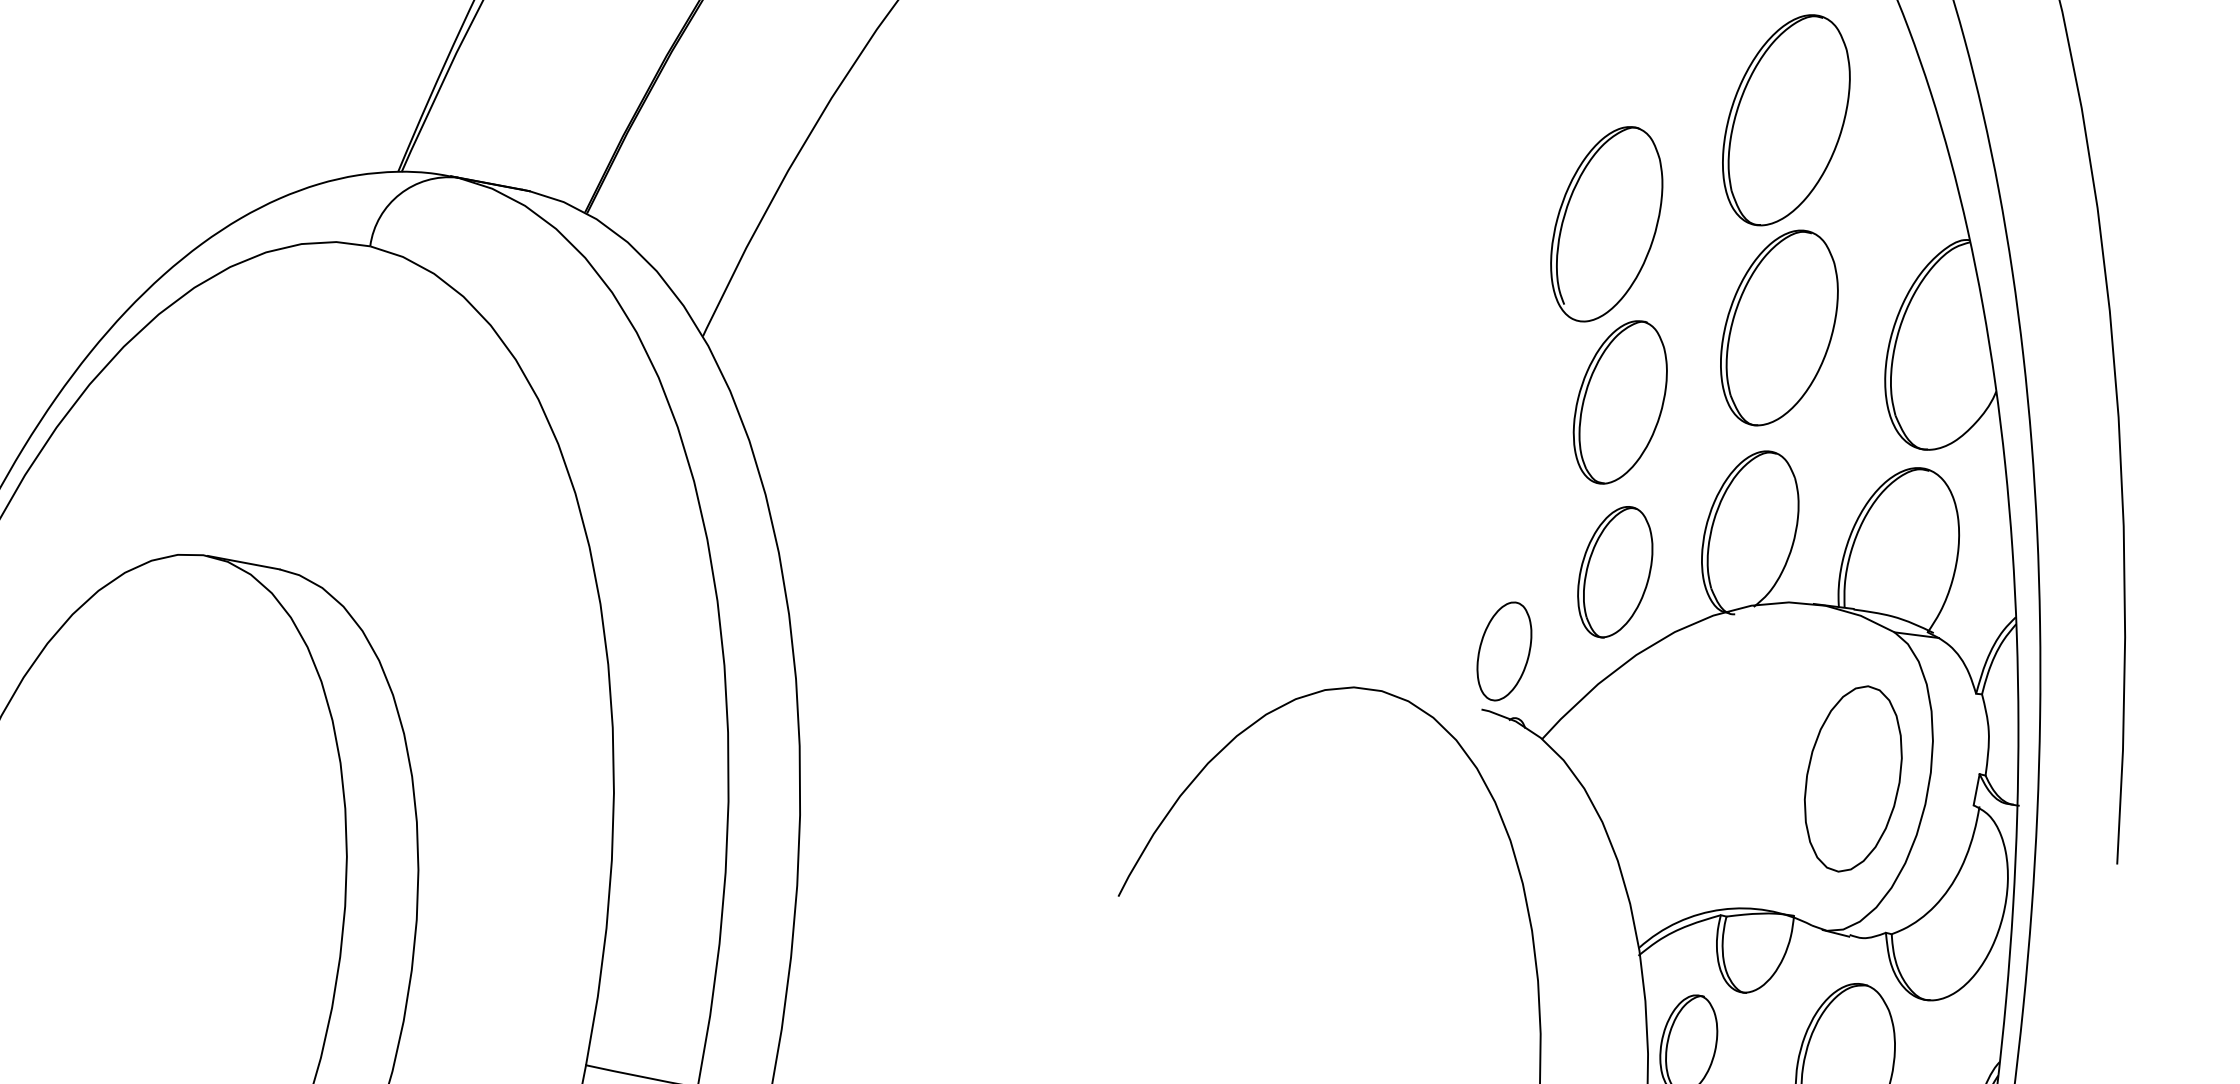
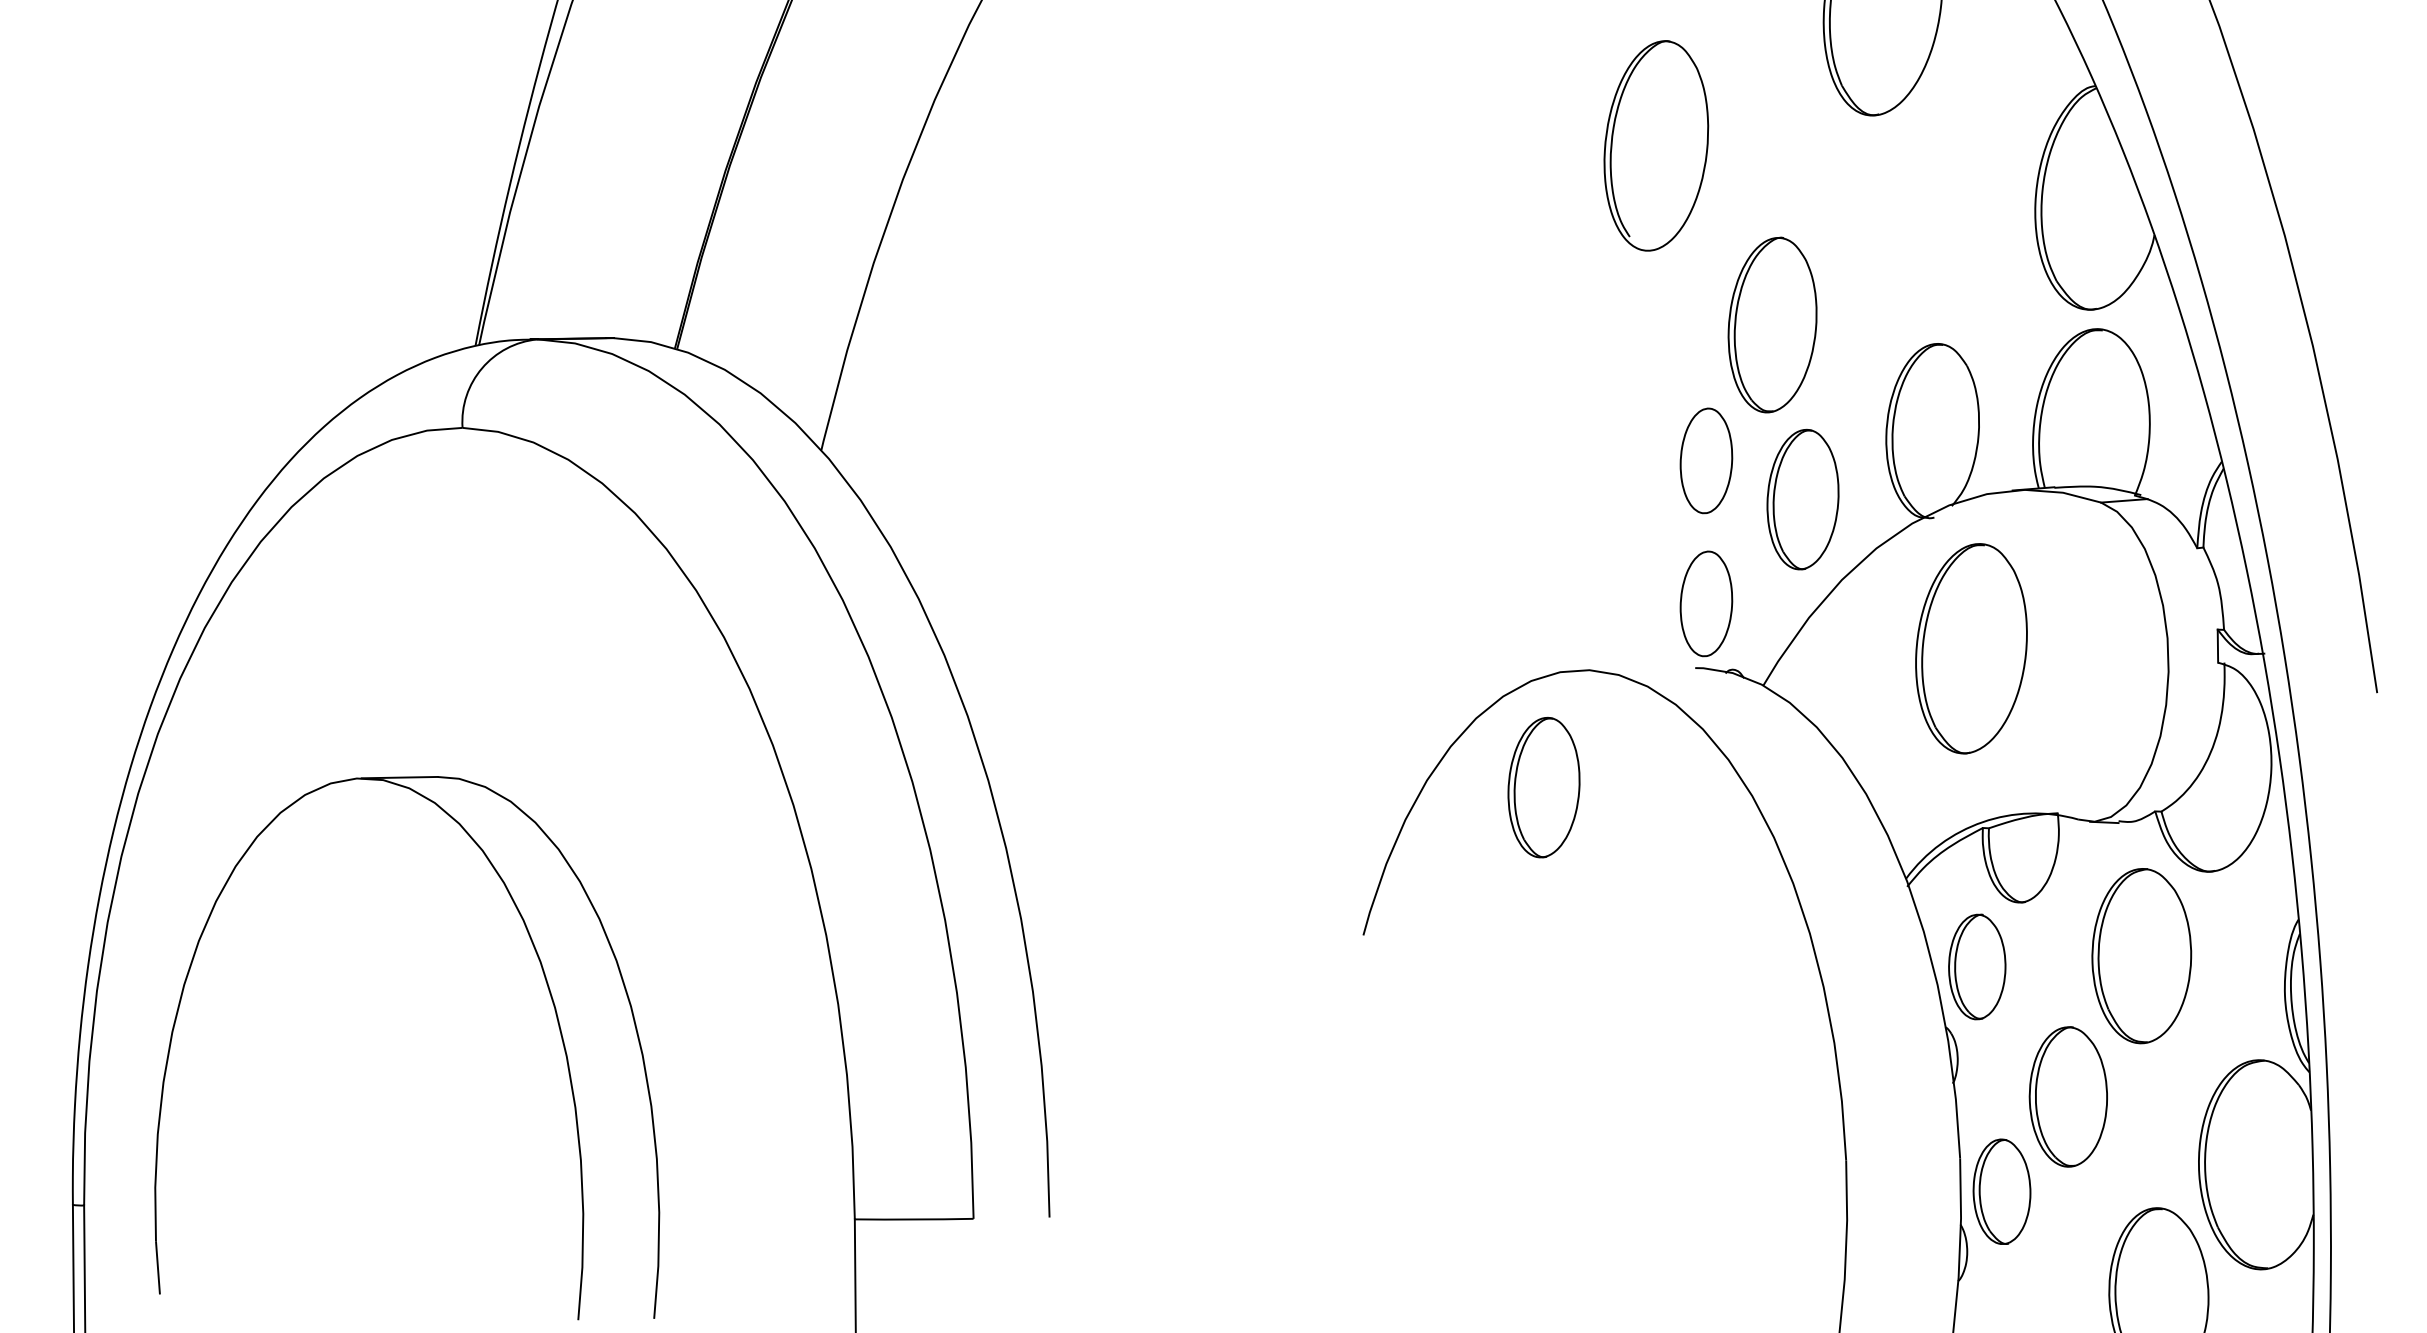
part: (1606, 223) -> (1656, 145), moved
part: (1779, 327) -> (1971, 648), moved
part: (1532, 516) -> (1706, 460), added
part: (1853, 778) -> (2089, 660), removed
part: (1316, 792) -> (1543, 787), added

